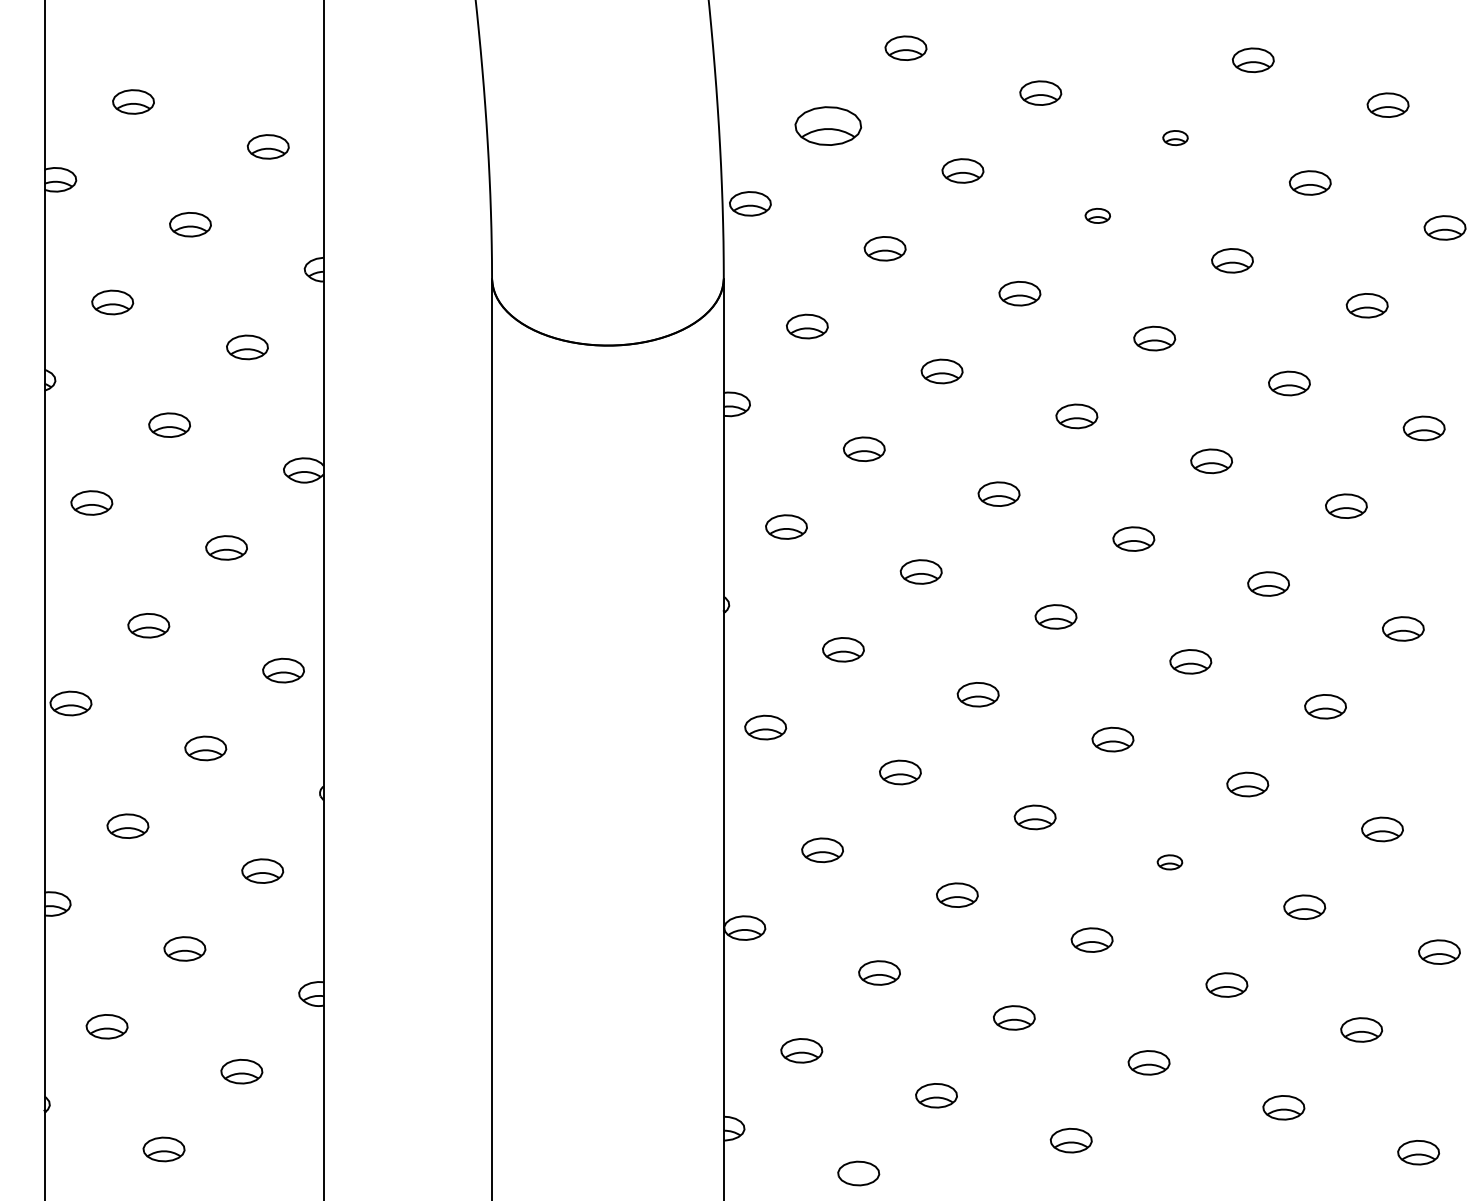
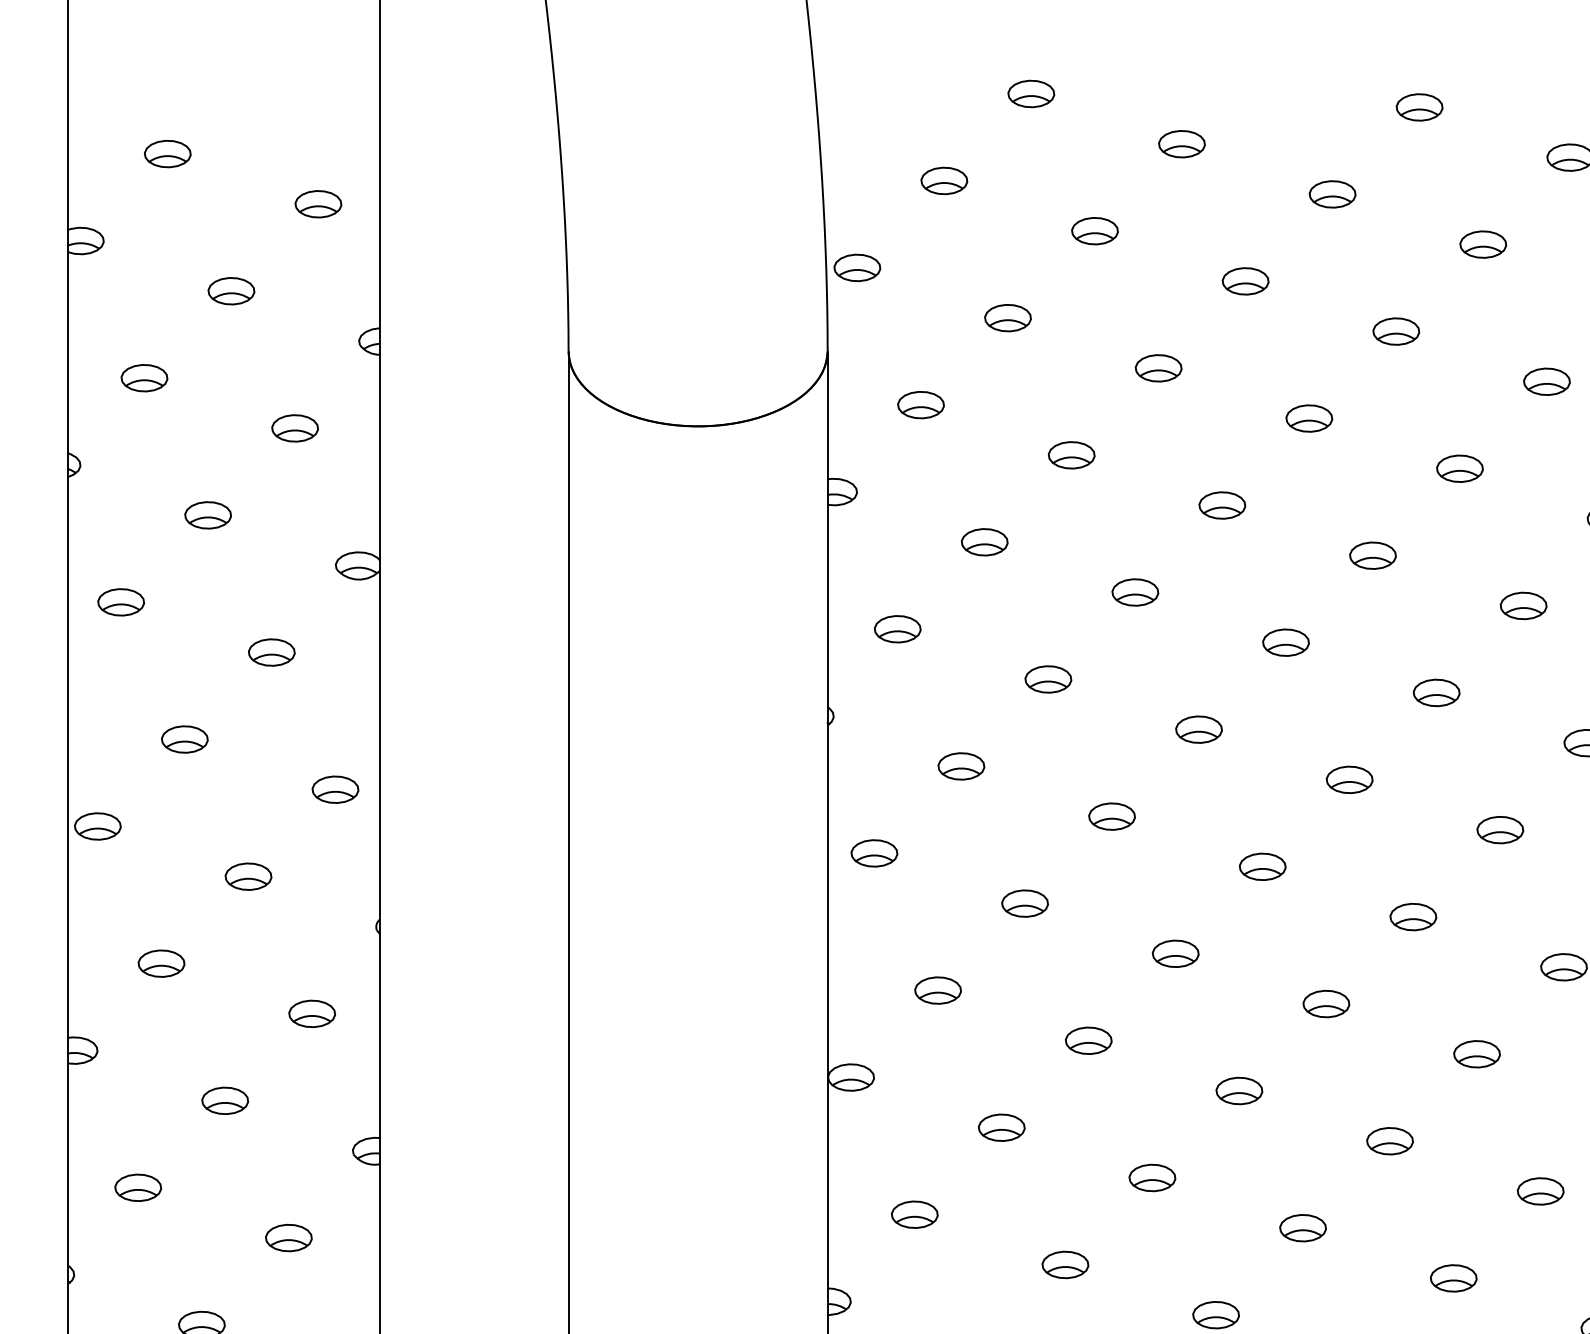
part: (827, 125) -> (943, 180), size x0.62
part: (1175, 137) -> (1332, 193), size x1.67
part: (1097, 215) -> (1245, 280), size x1.67
part: (1169, 862) -> (1325, 1004), size x1.67

